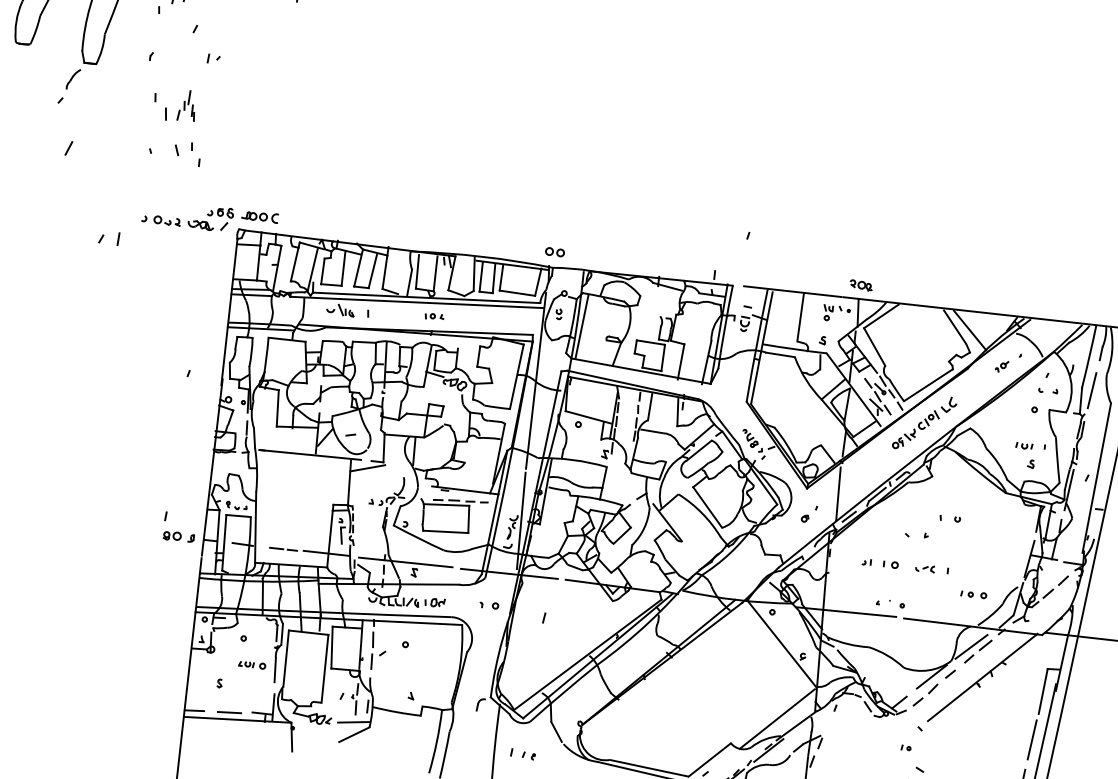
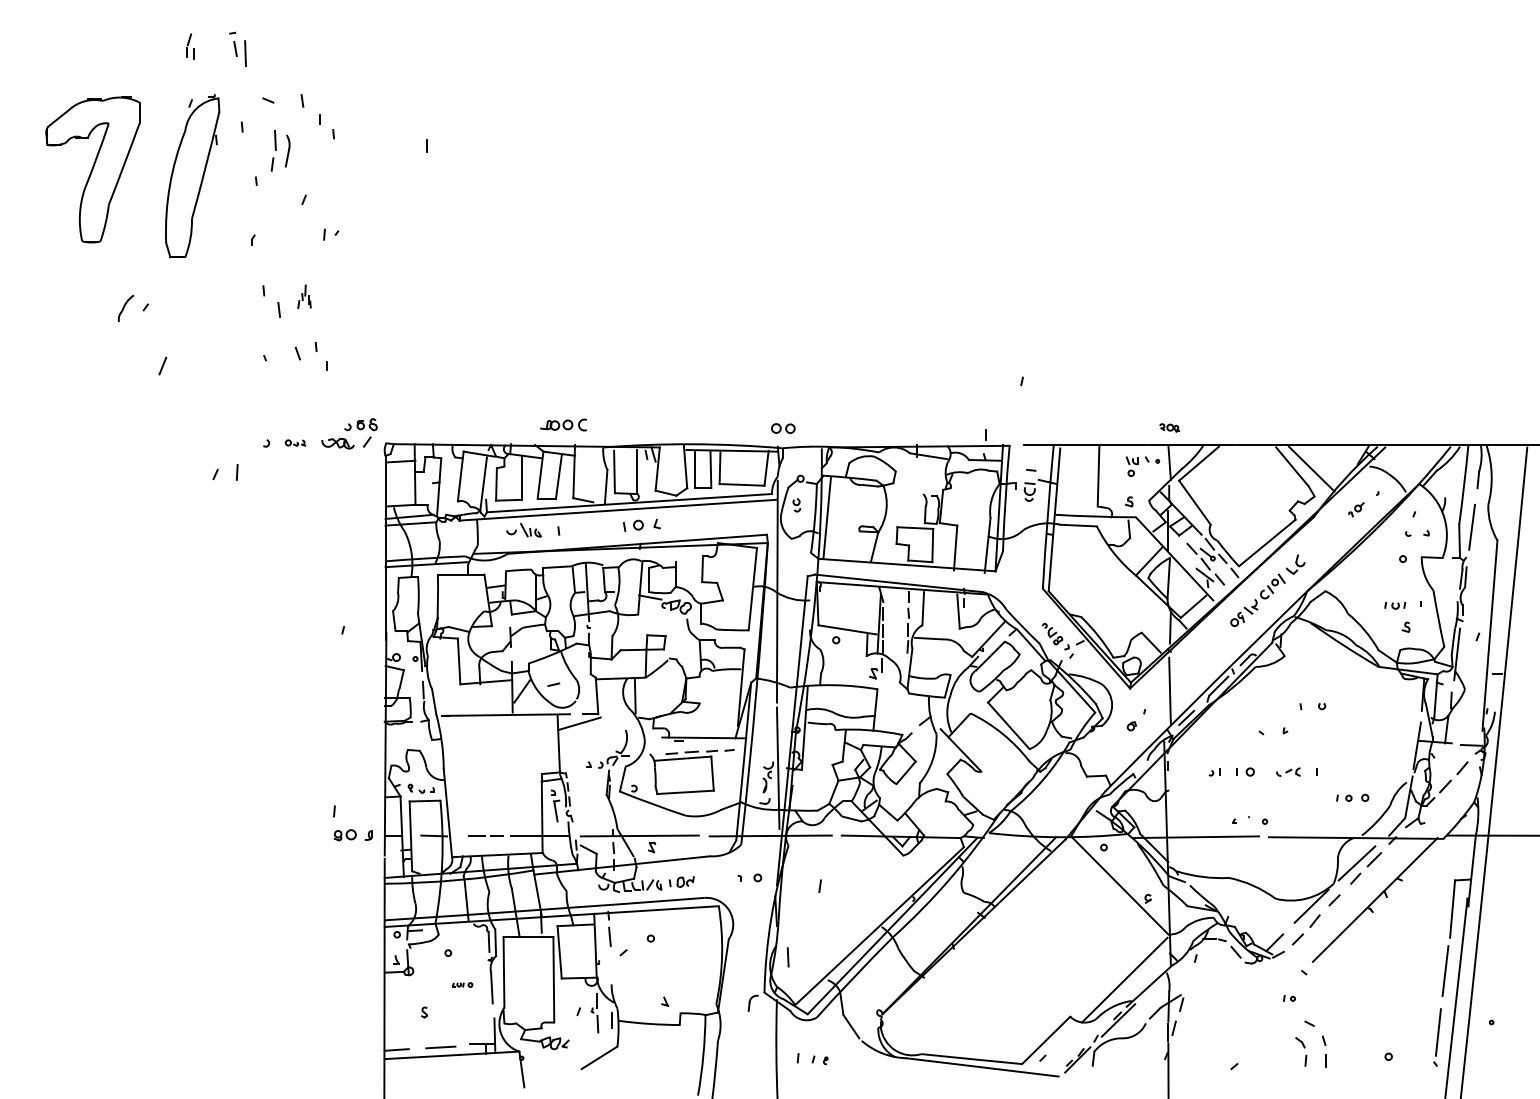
part: (73, 78) -> (125, 307), moved
part: (187, 105) -> (304, 296), size x0.6
part: (260, 216) -> (563, 424), moved
part: (167, 220) -> (295, 442), size x0.6
part: (861, 285) -> (1169, 427), size x0.7
part: (434, 316) -> (641, 525), size x1.6
line: (371, 661) -> (787, 957), moved
part: (252, 664) -> (462, 984), size x0.6
line: (353, 721) -> (596, 1041), removed

